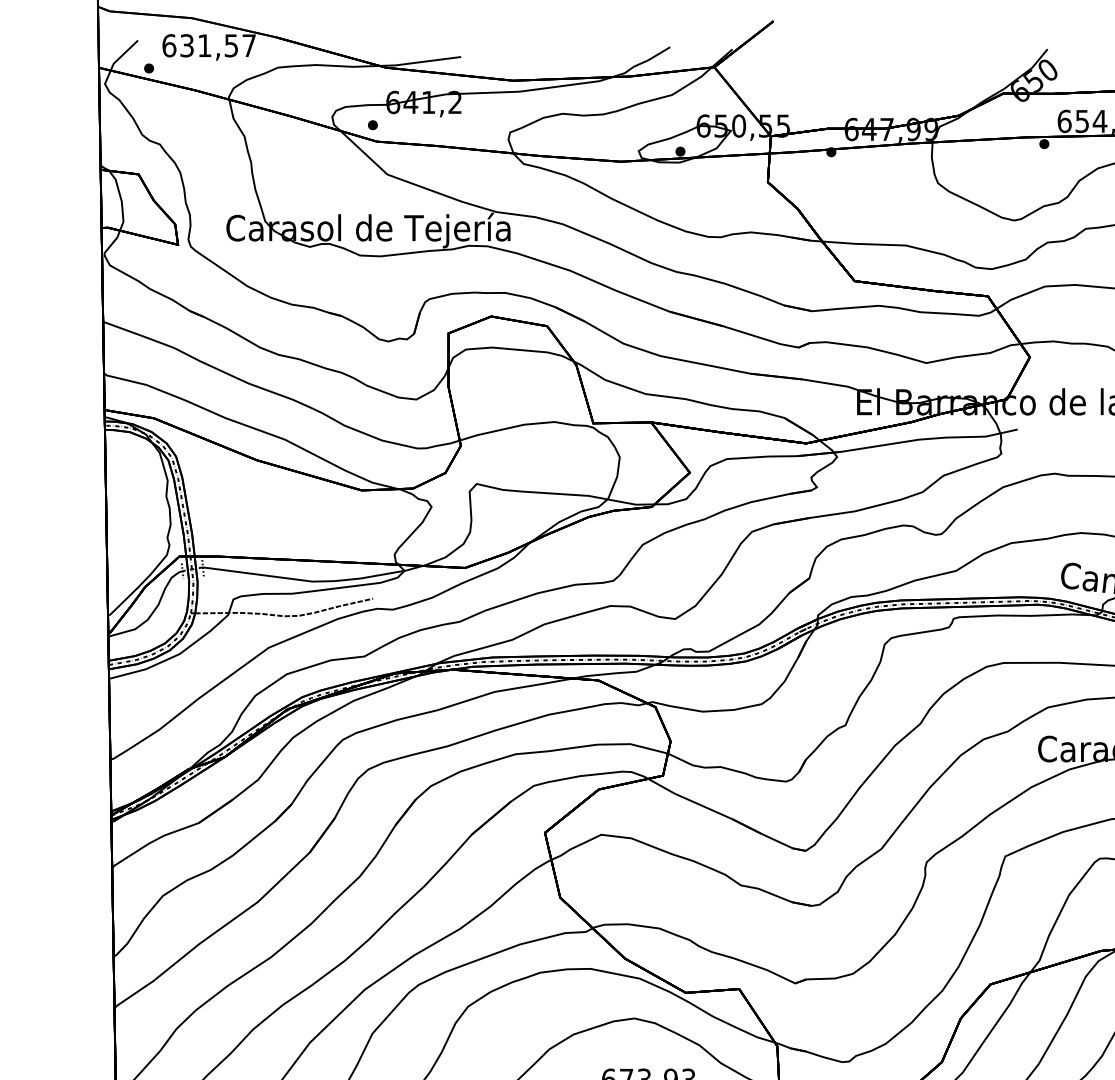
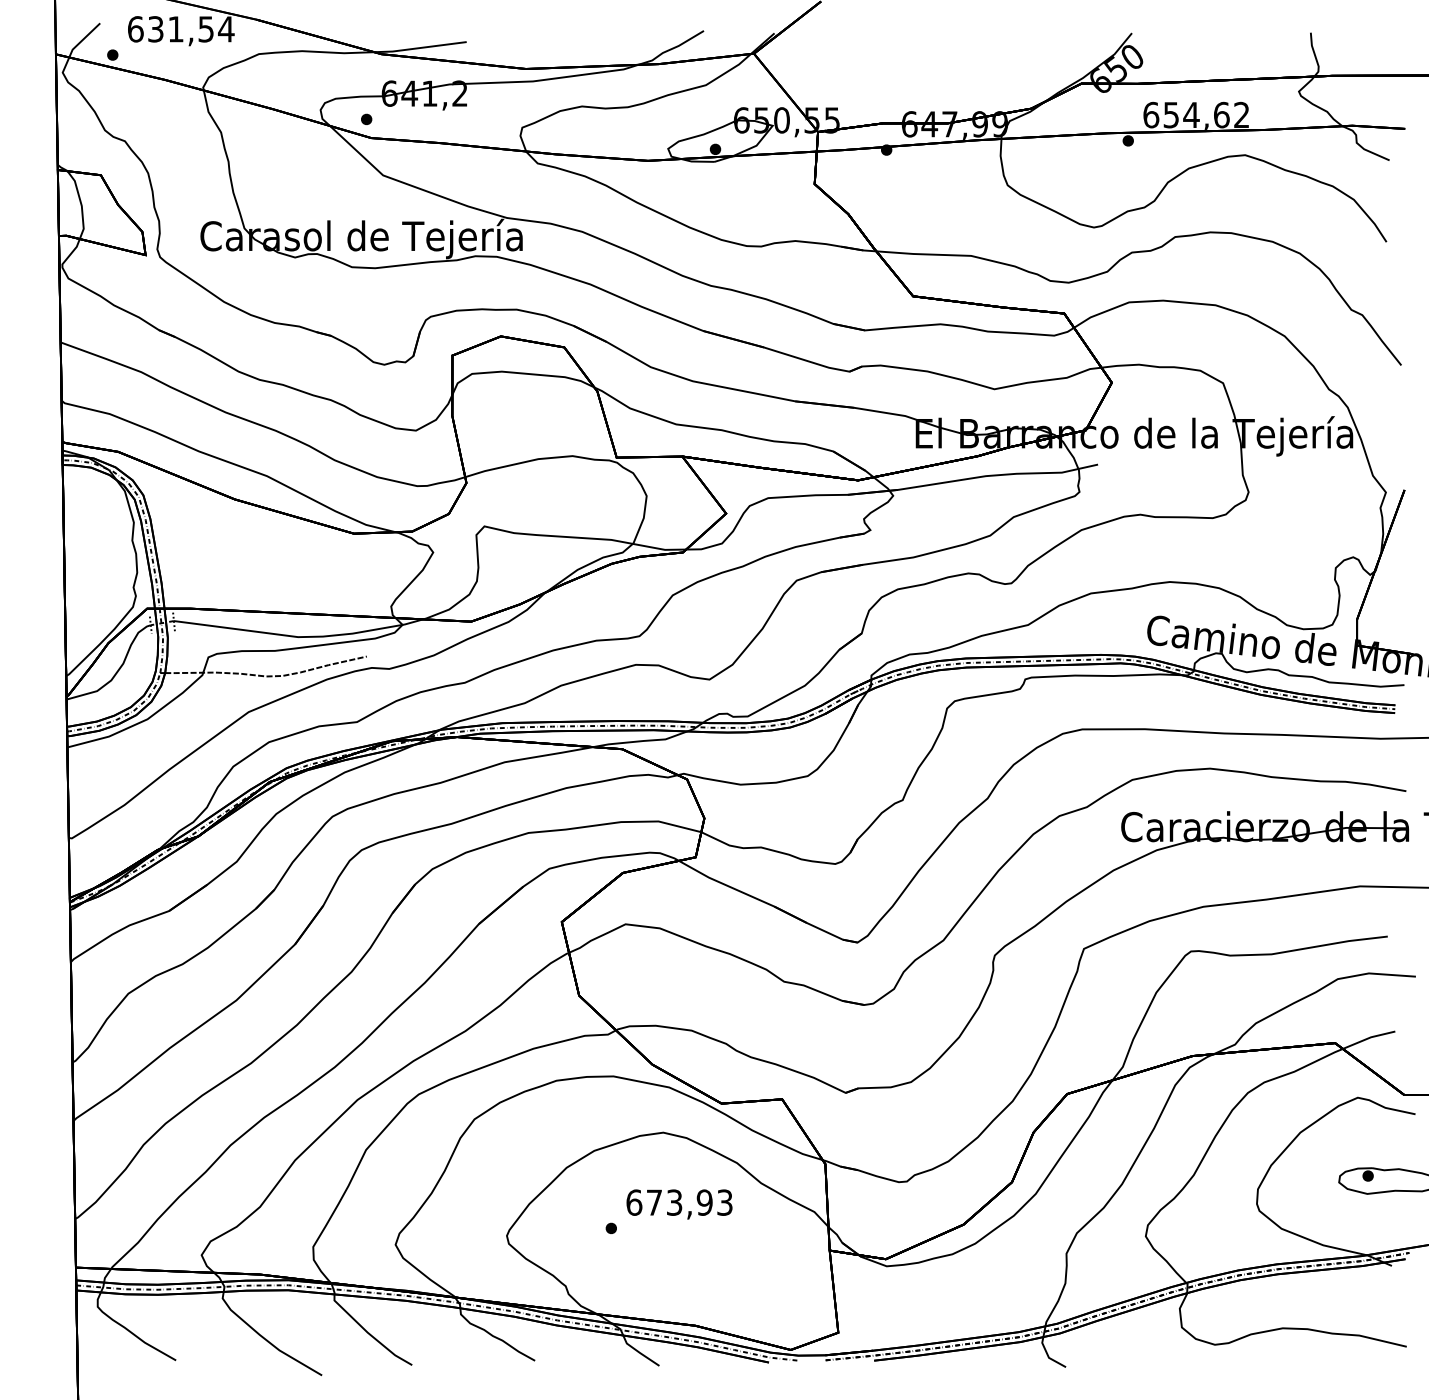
text: (249, 45) -> (226, 29), 631,57 -> 631,54

